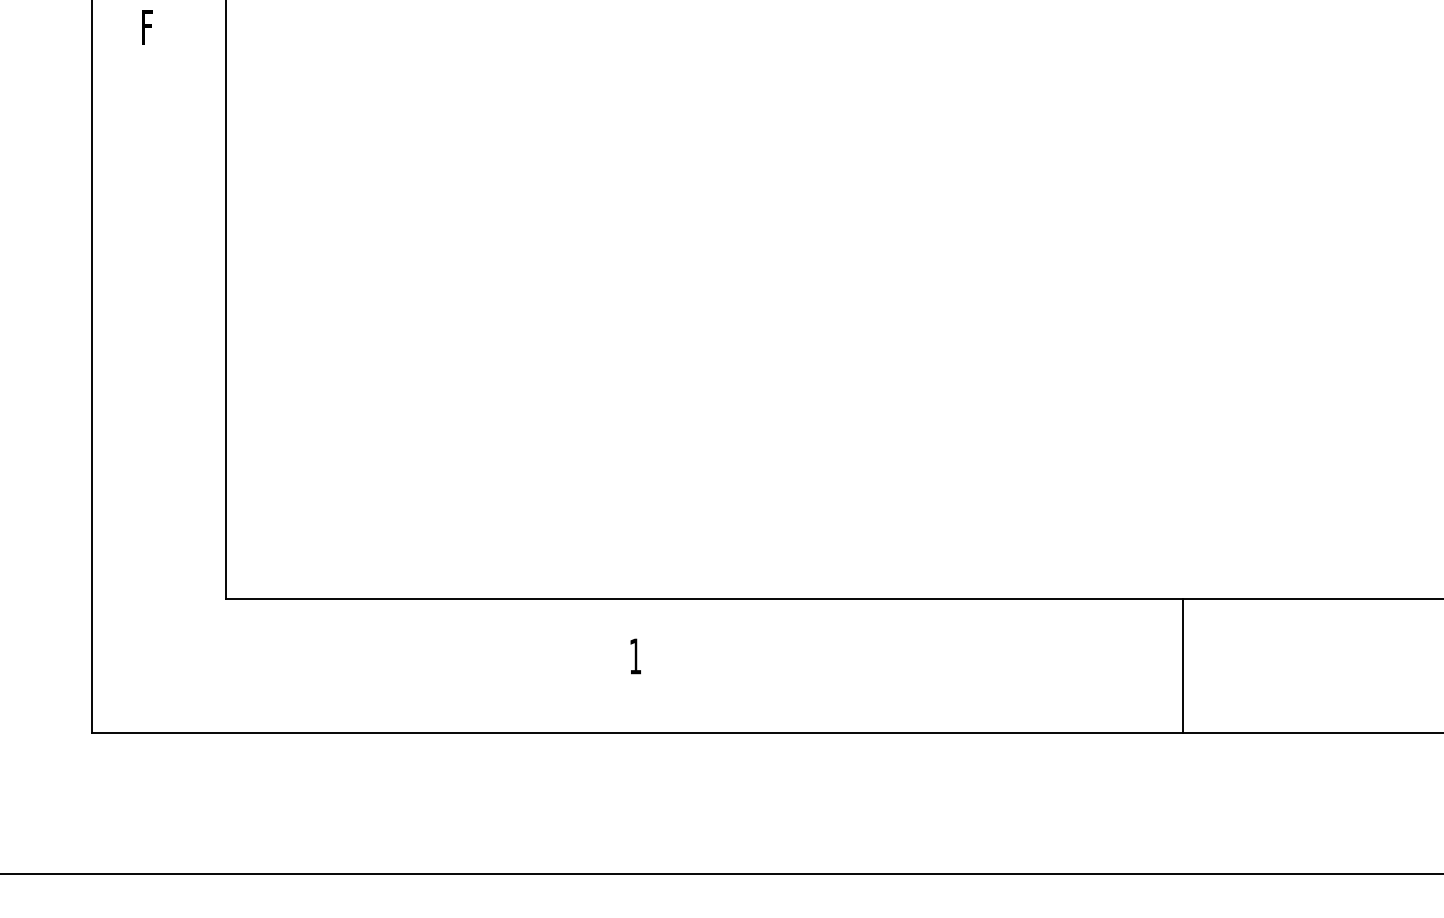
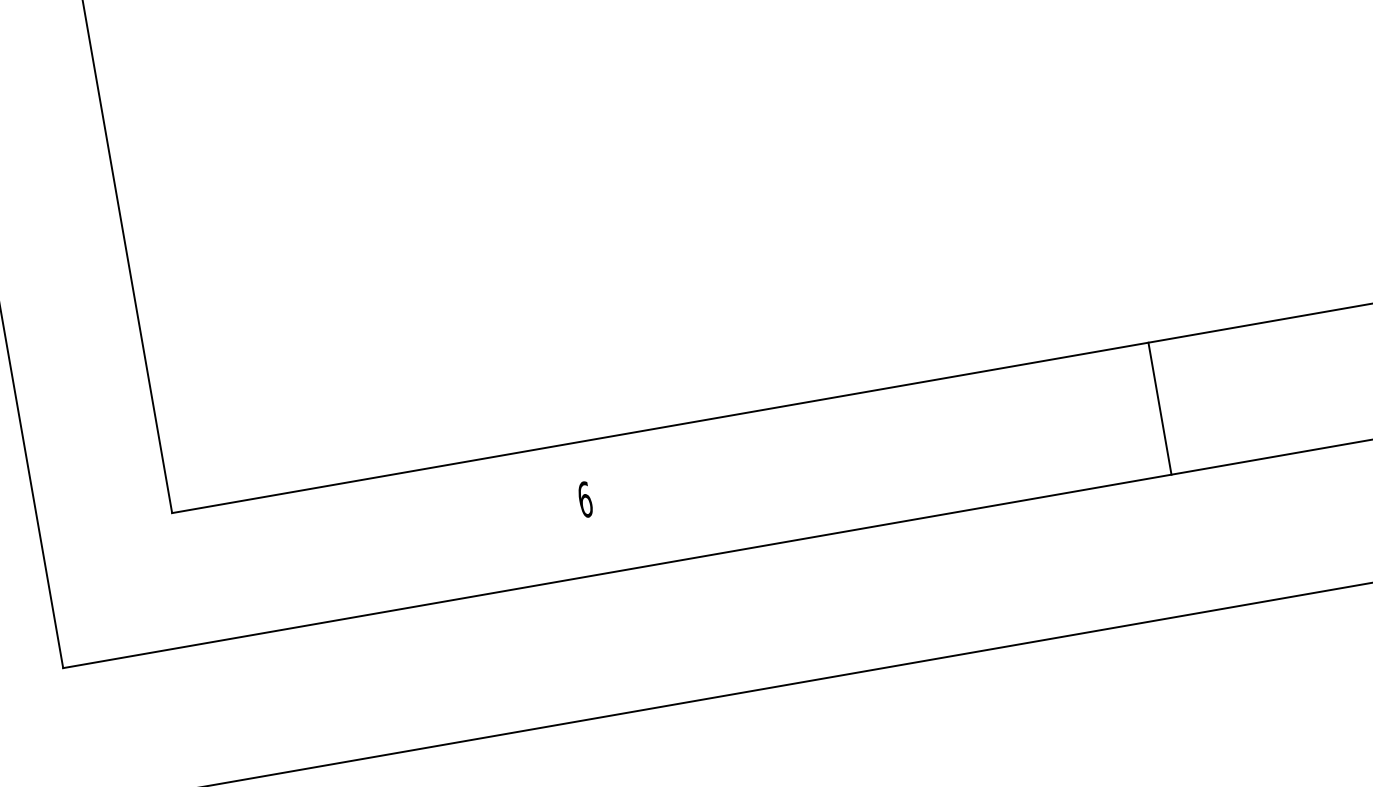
text: (635, 656) -> (585, 499), 1 -> 6
line: (1183, 665) -> (1160, 408), moved

